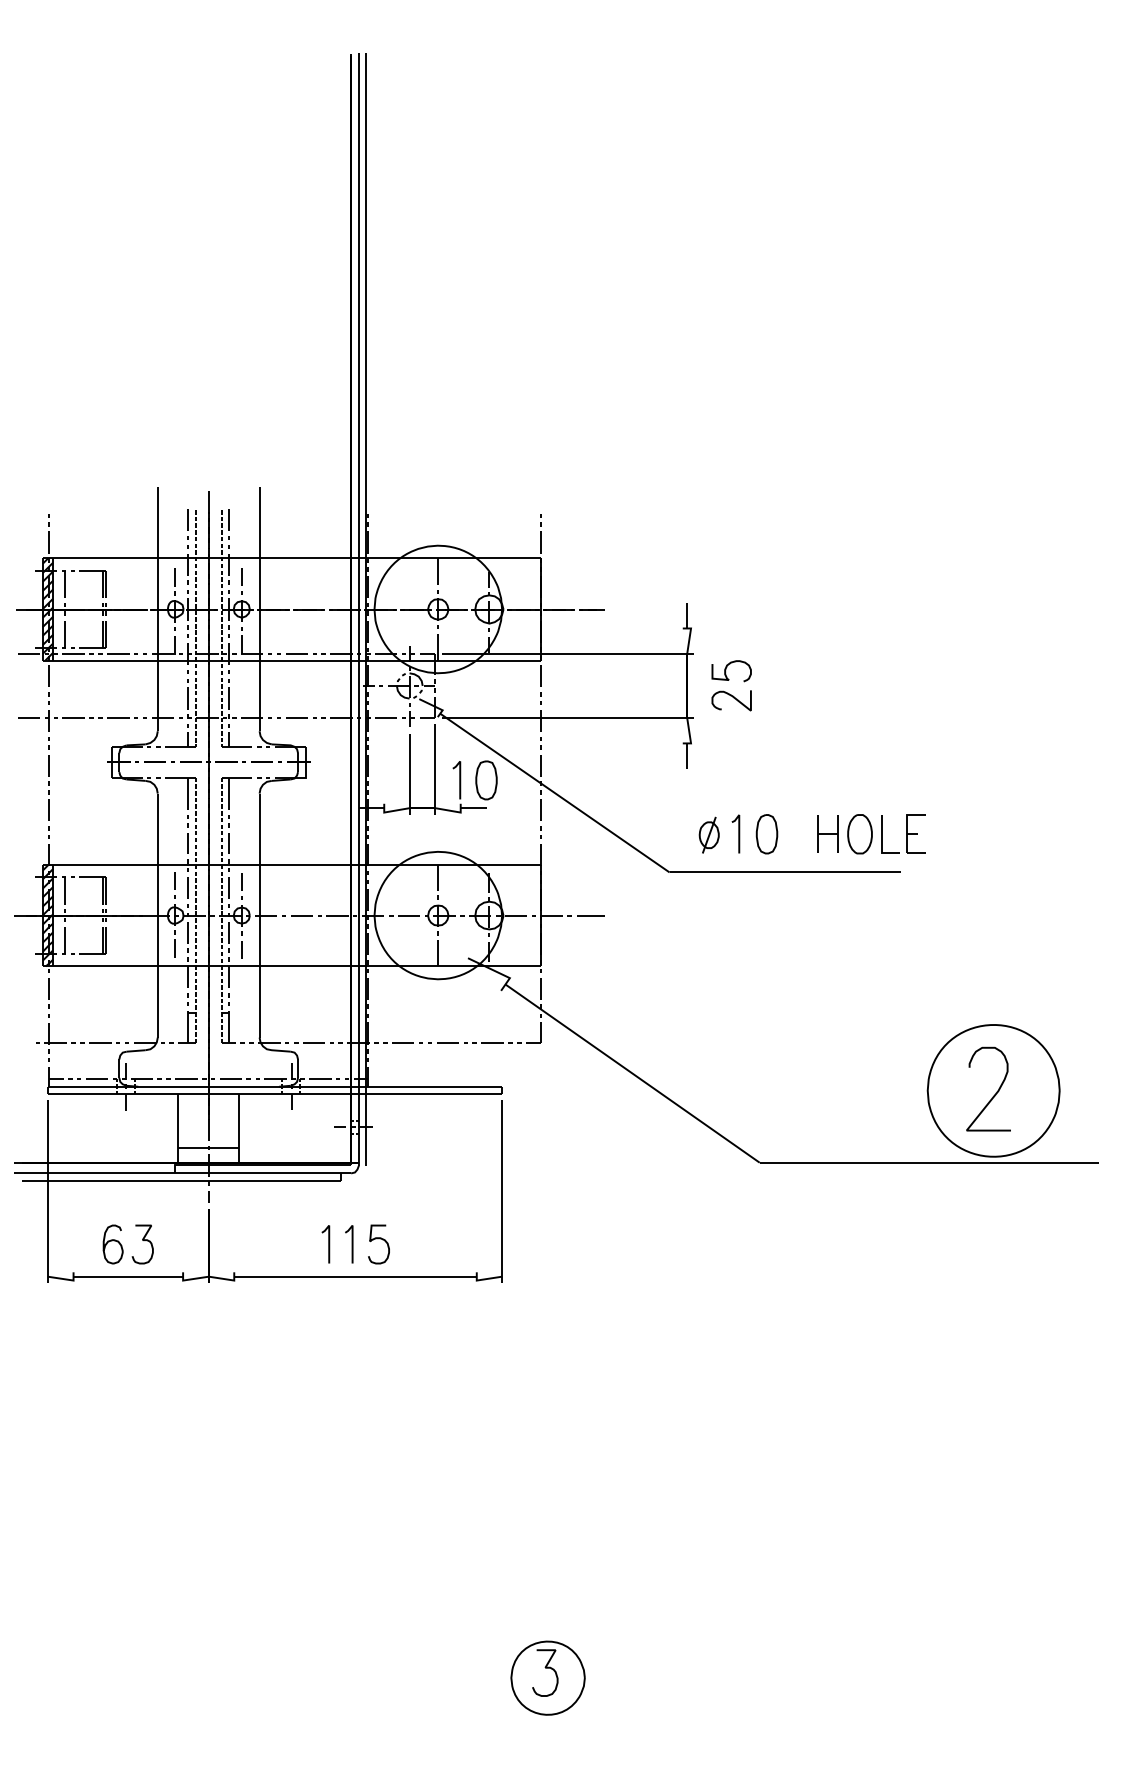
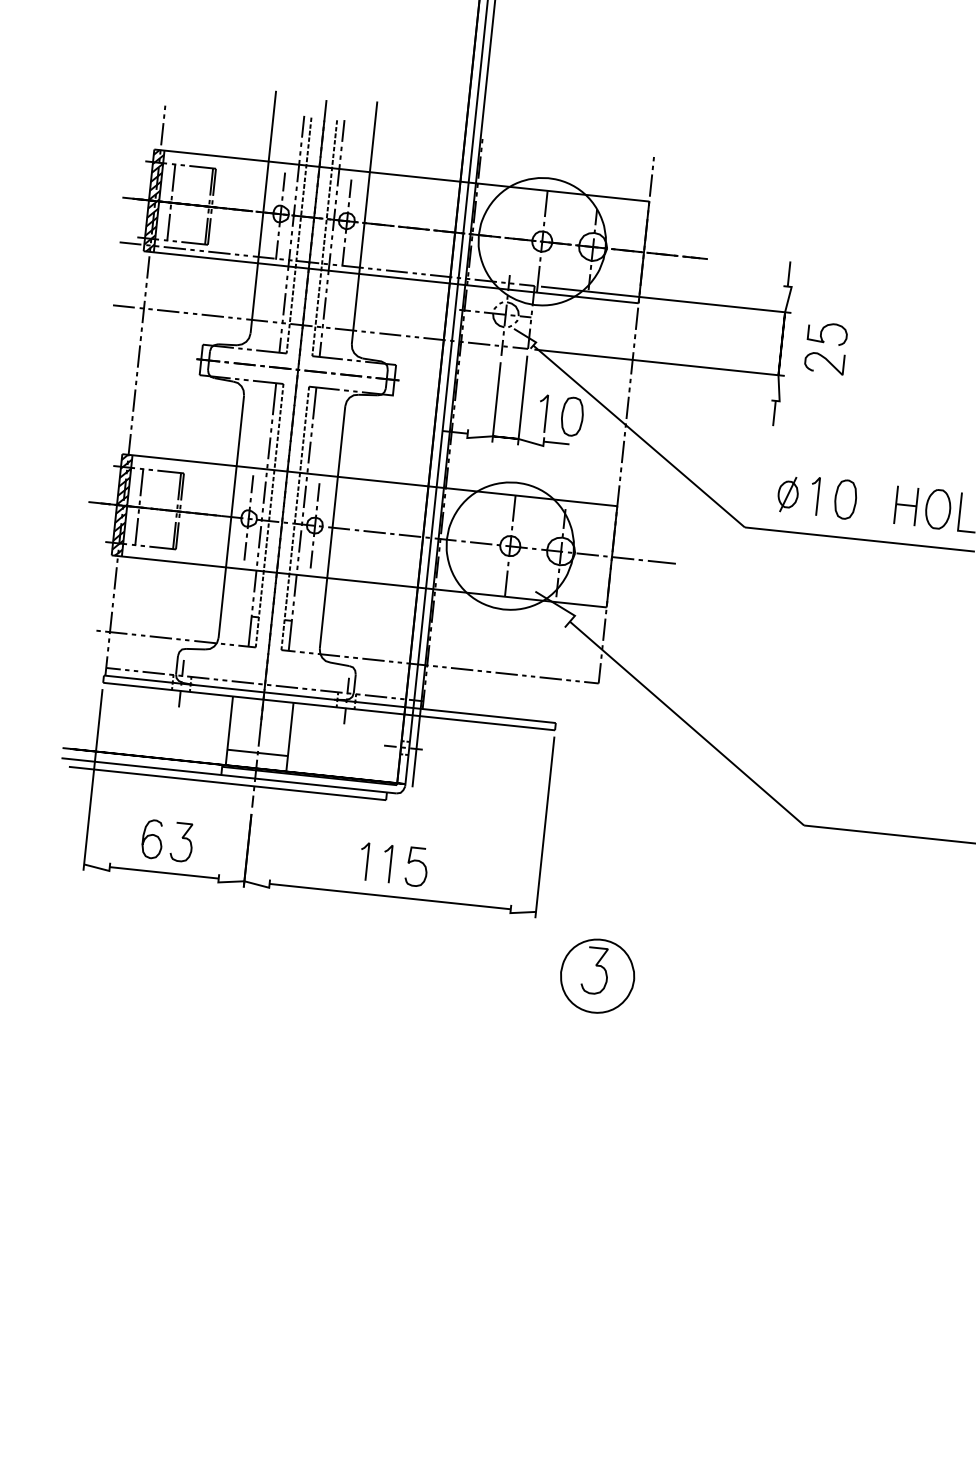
part: (547, 1677) -> (597, 975), moved

